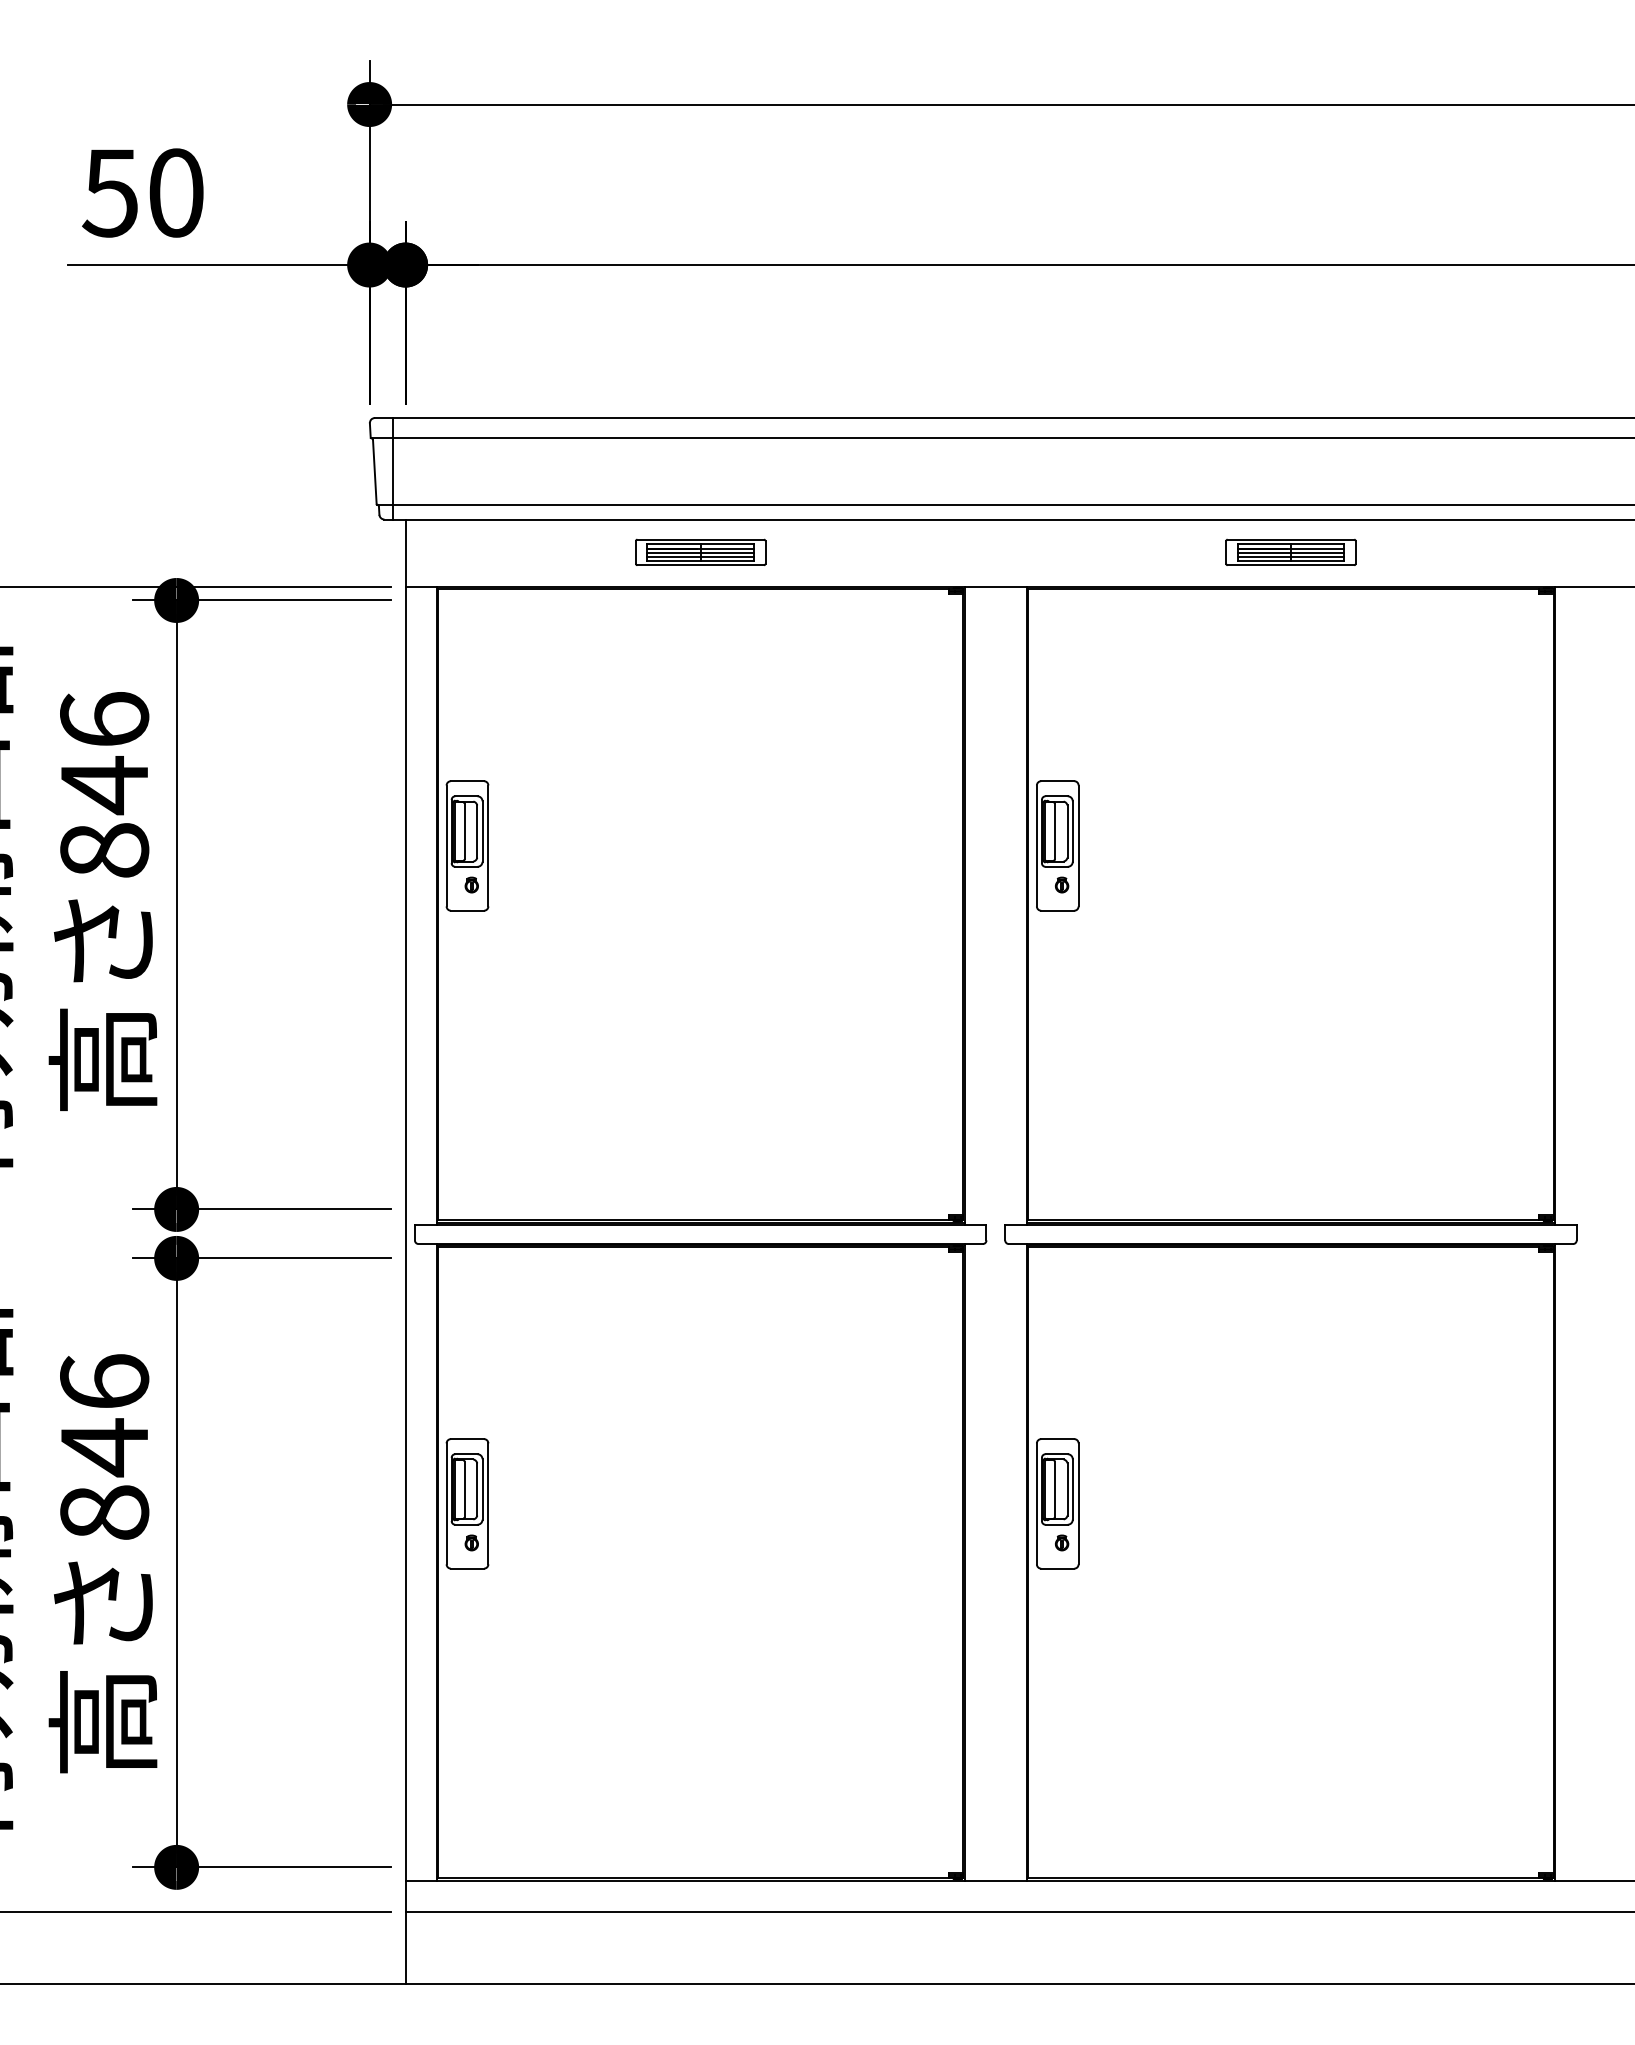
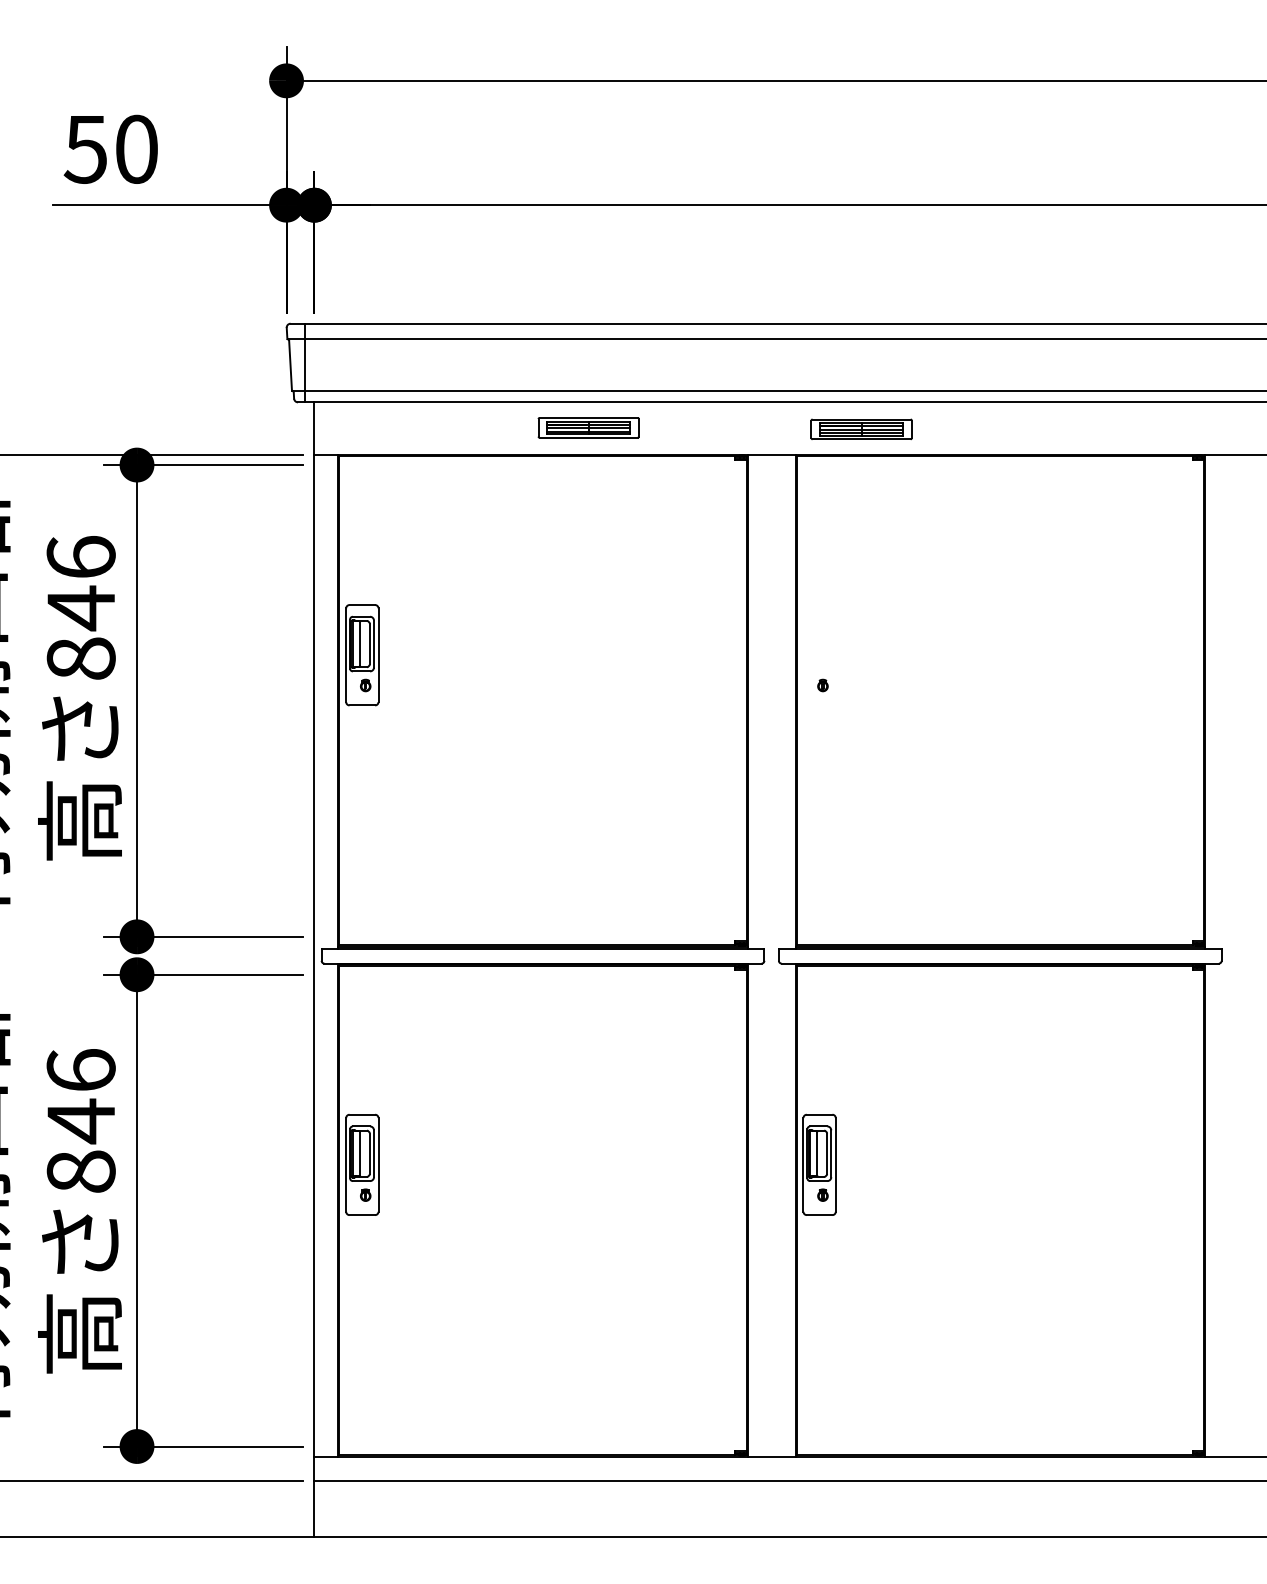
part: (700, 551) -> (588, 427), moved
part: (1290, 551) -> (861, 428), moved
part: (1057, 845) -> (819, 654), removed

